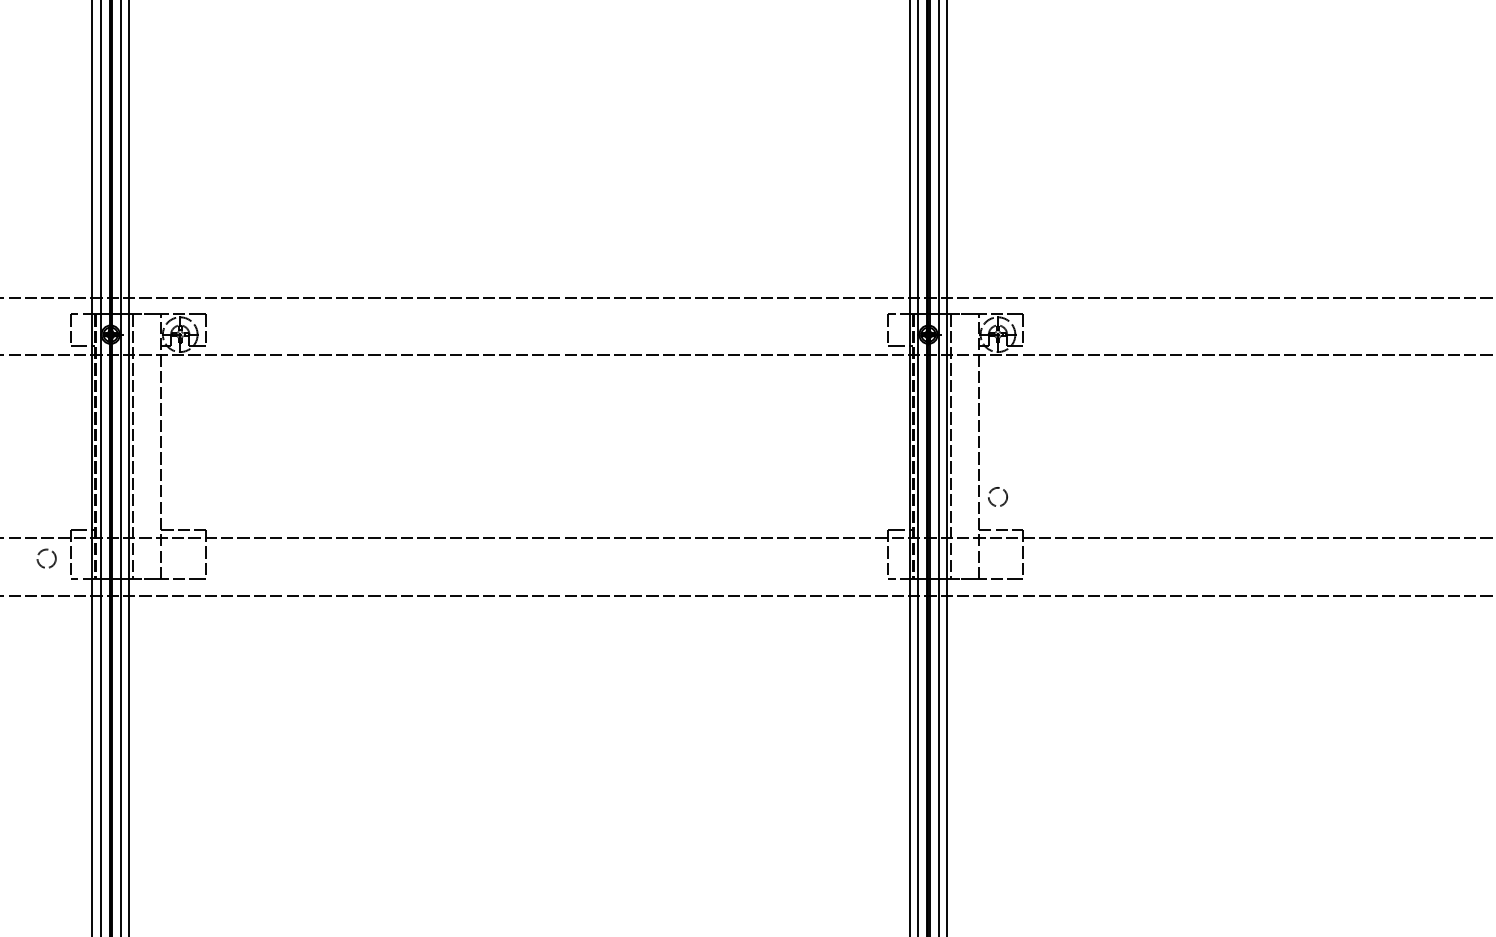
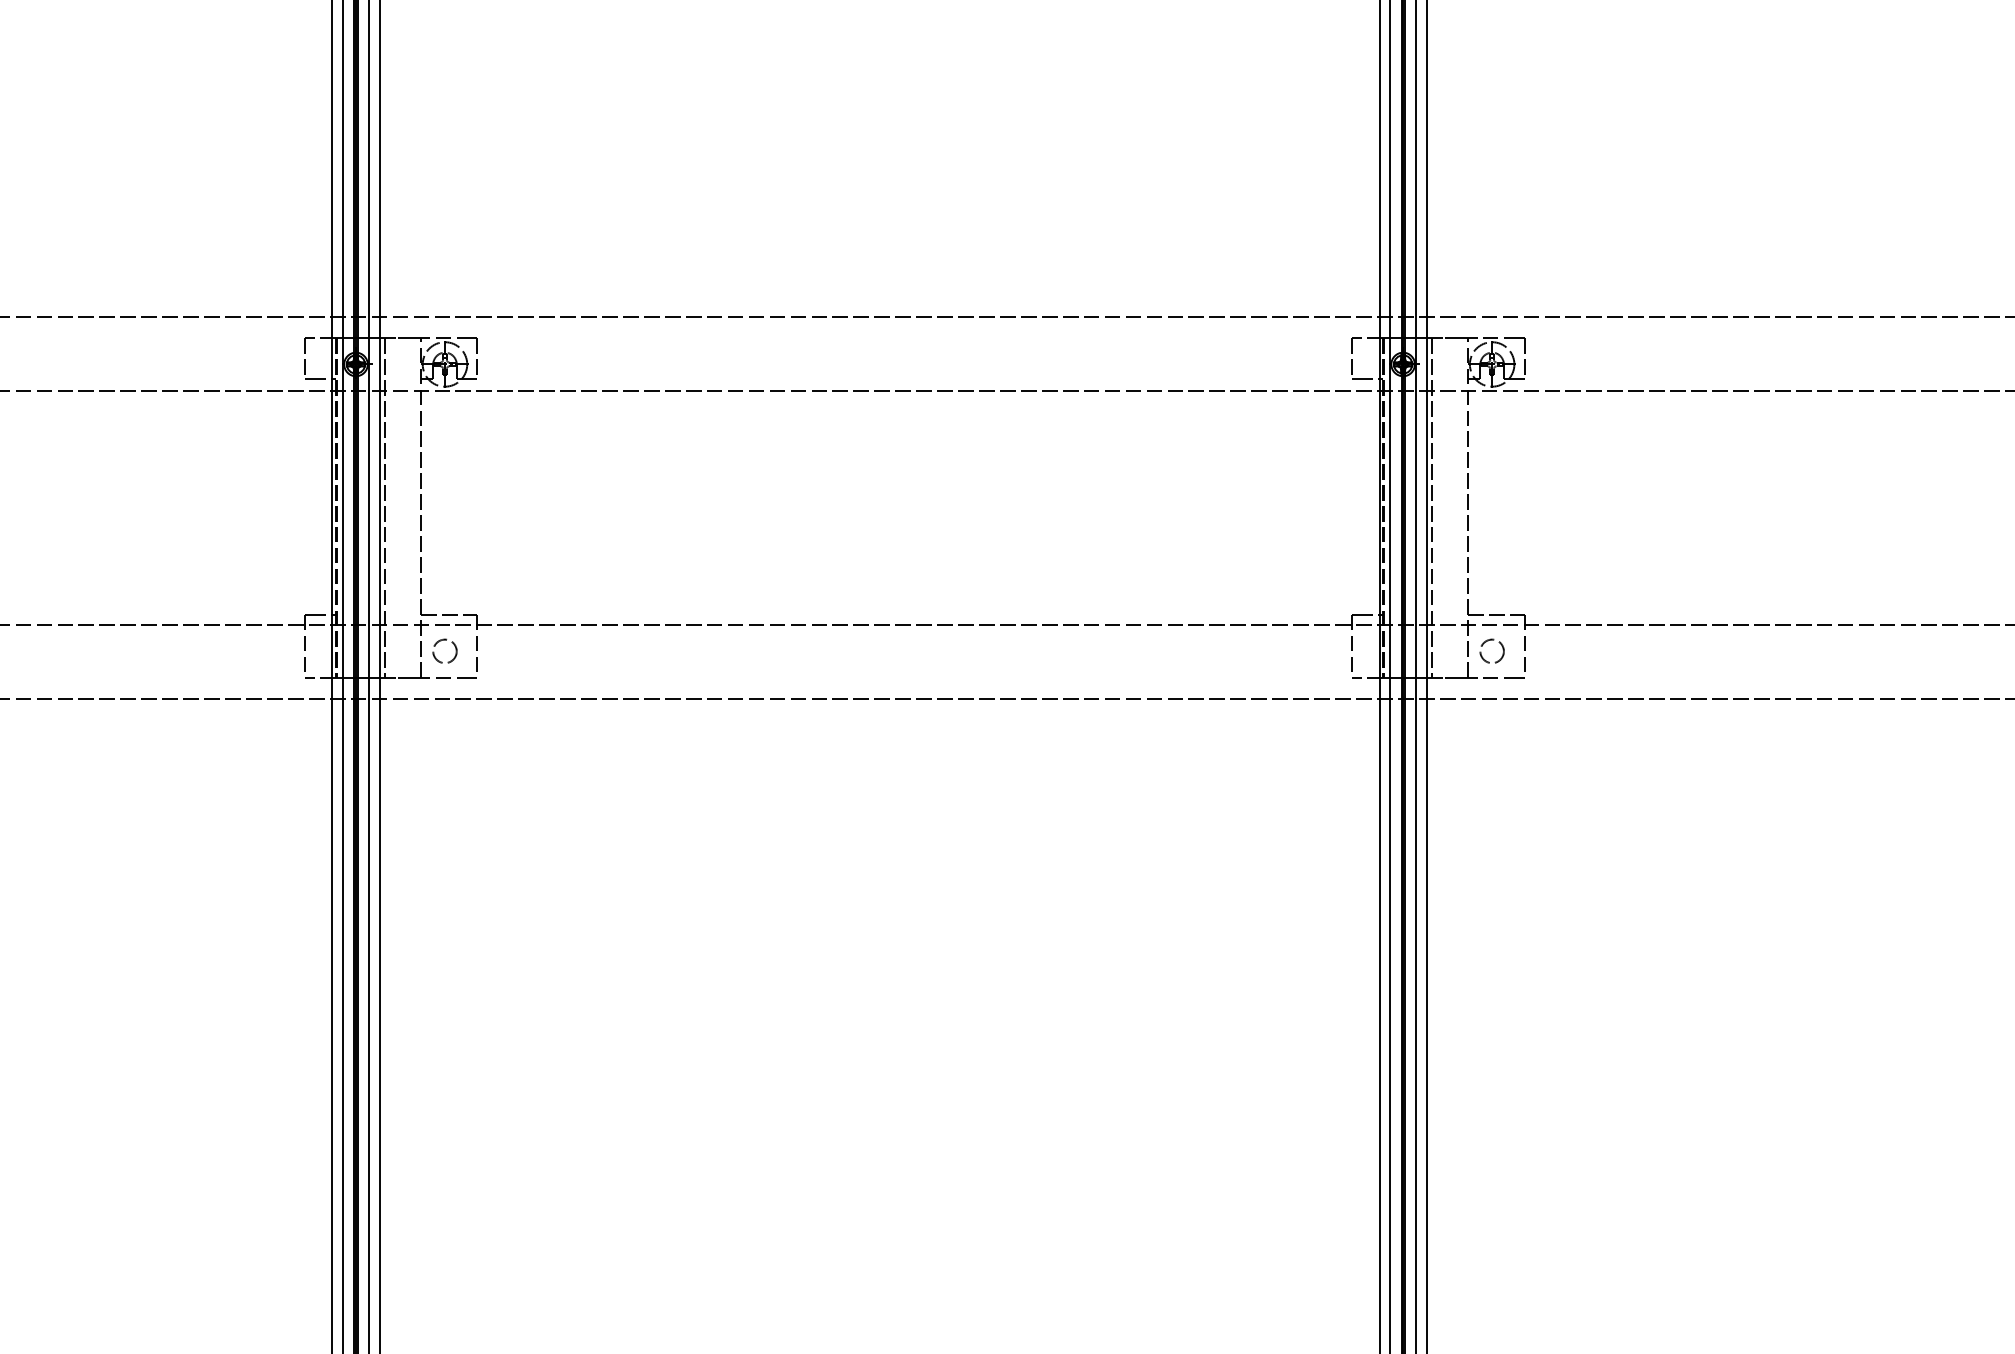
circle: (997, 496) -> (1491, 650), moved
circle: (46, 558) -> (444, 650), moved

